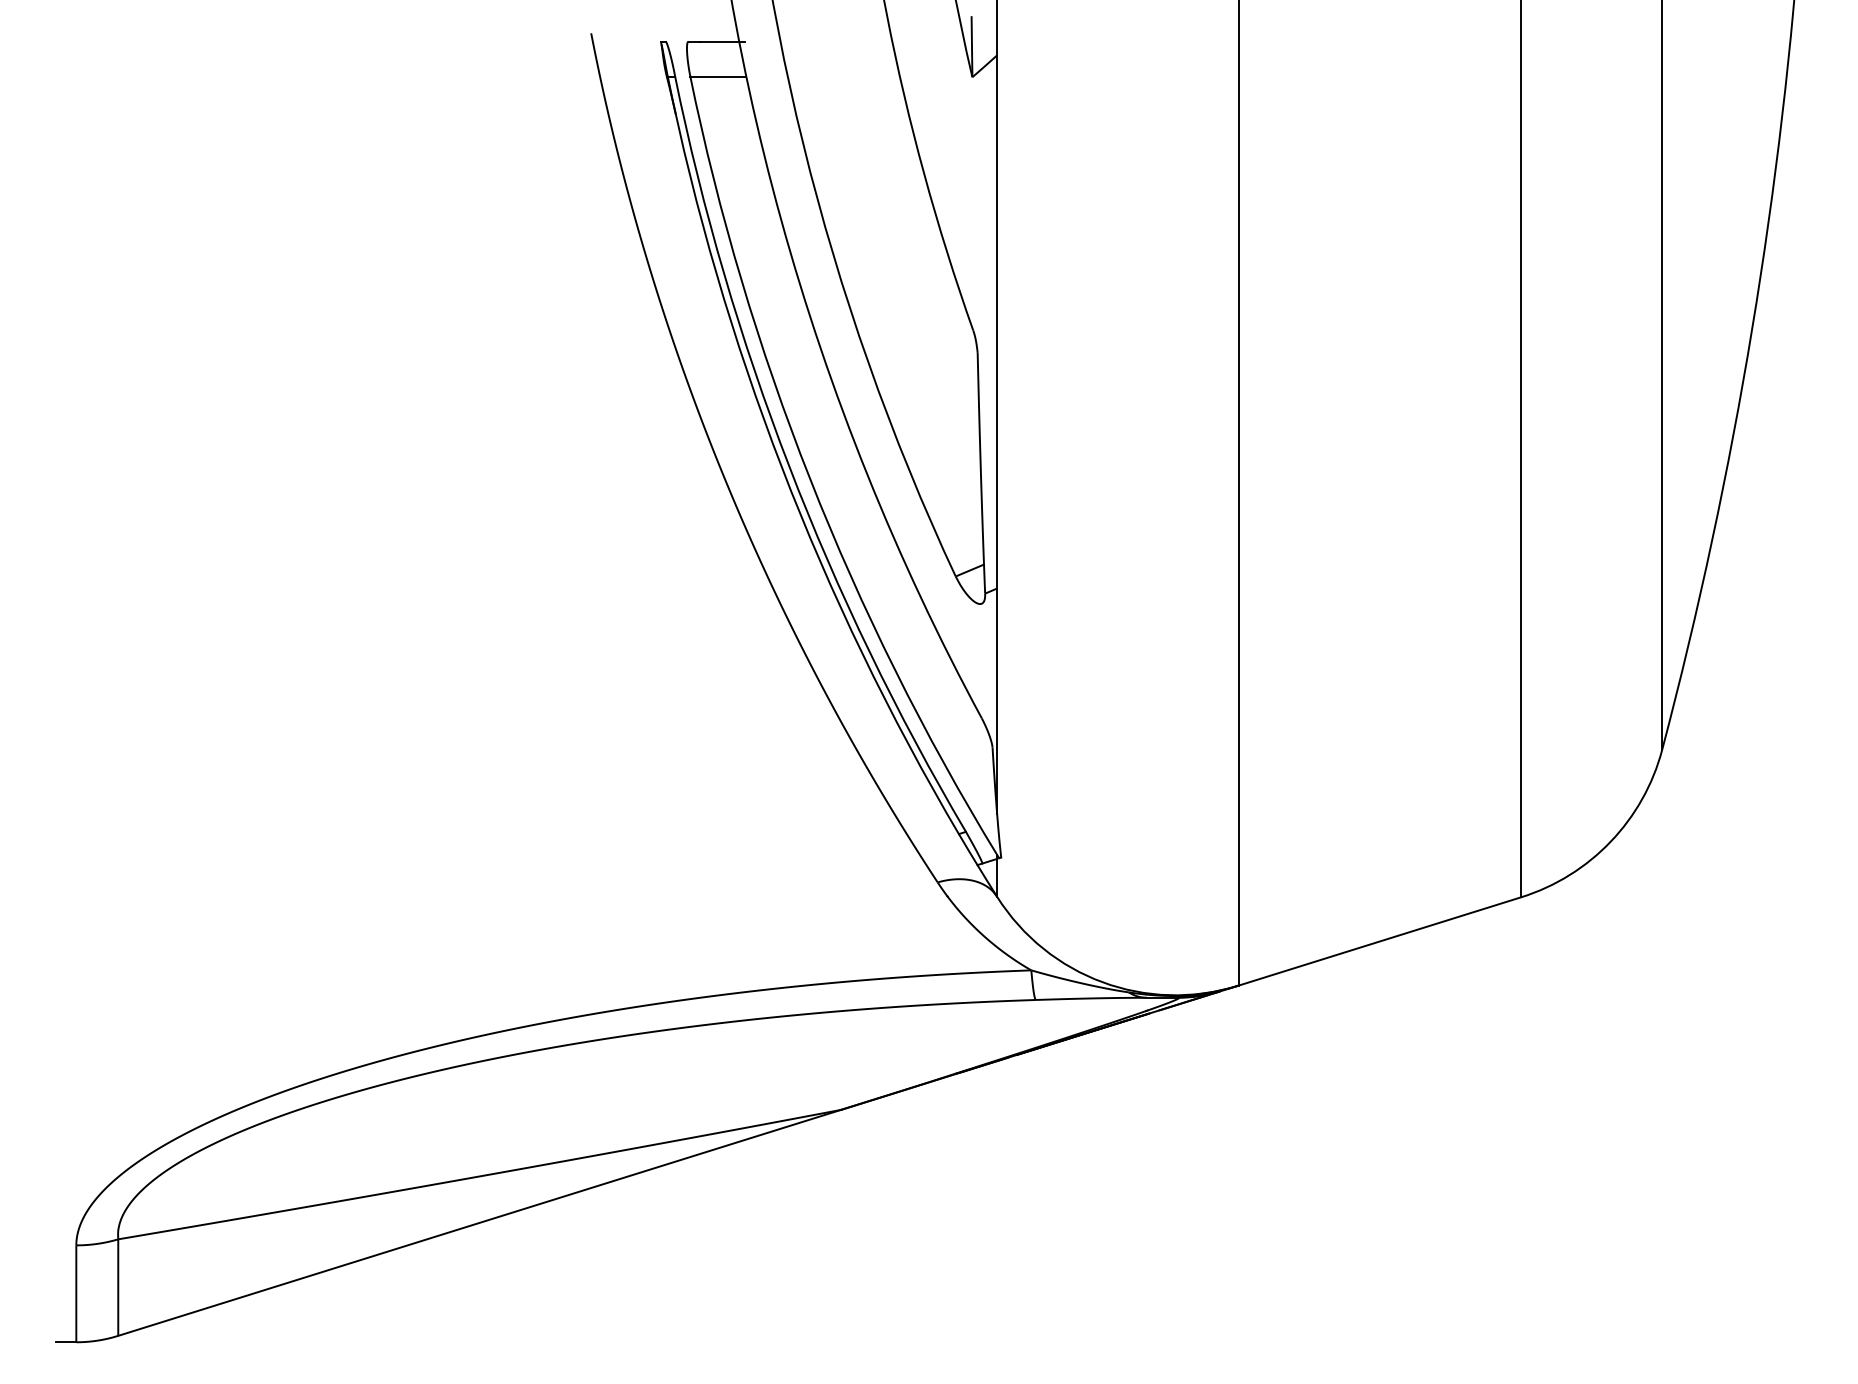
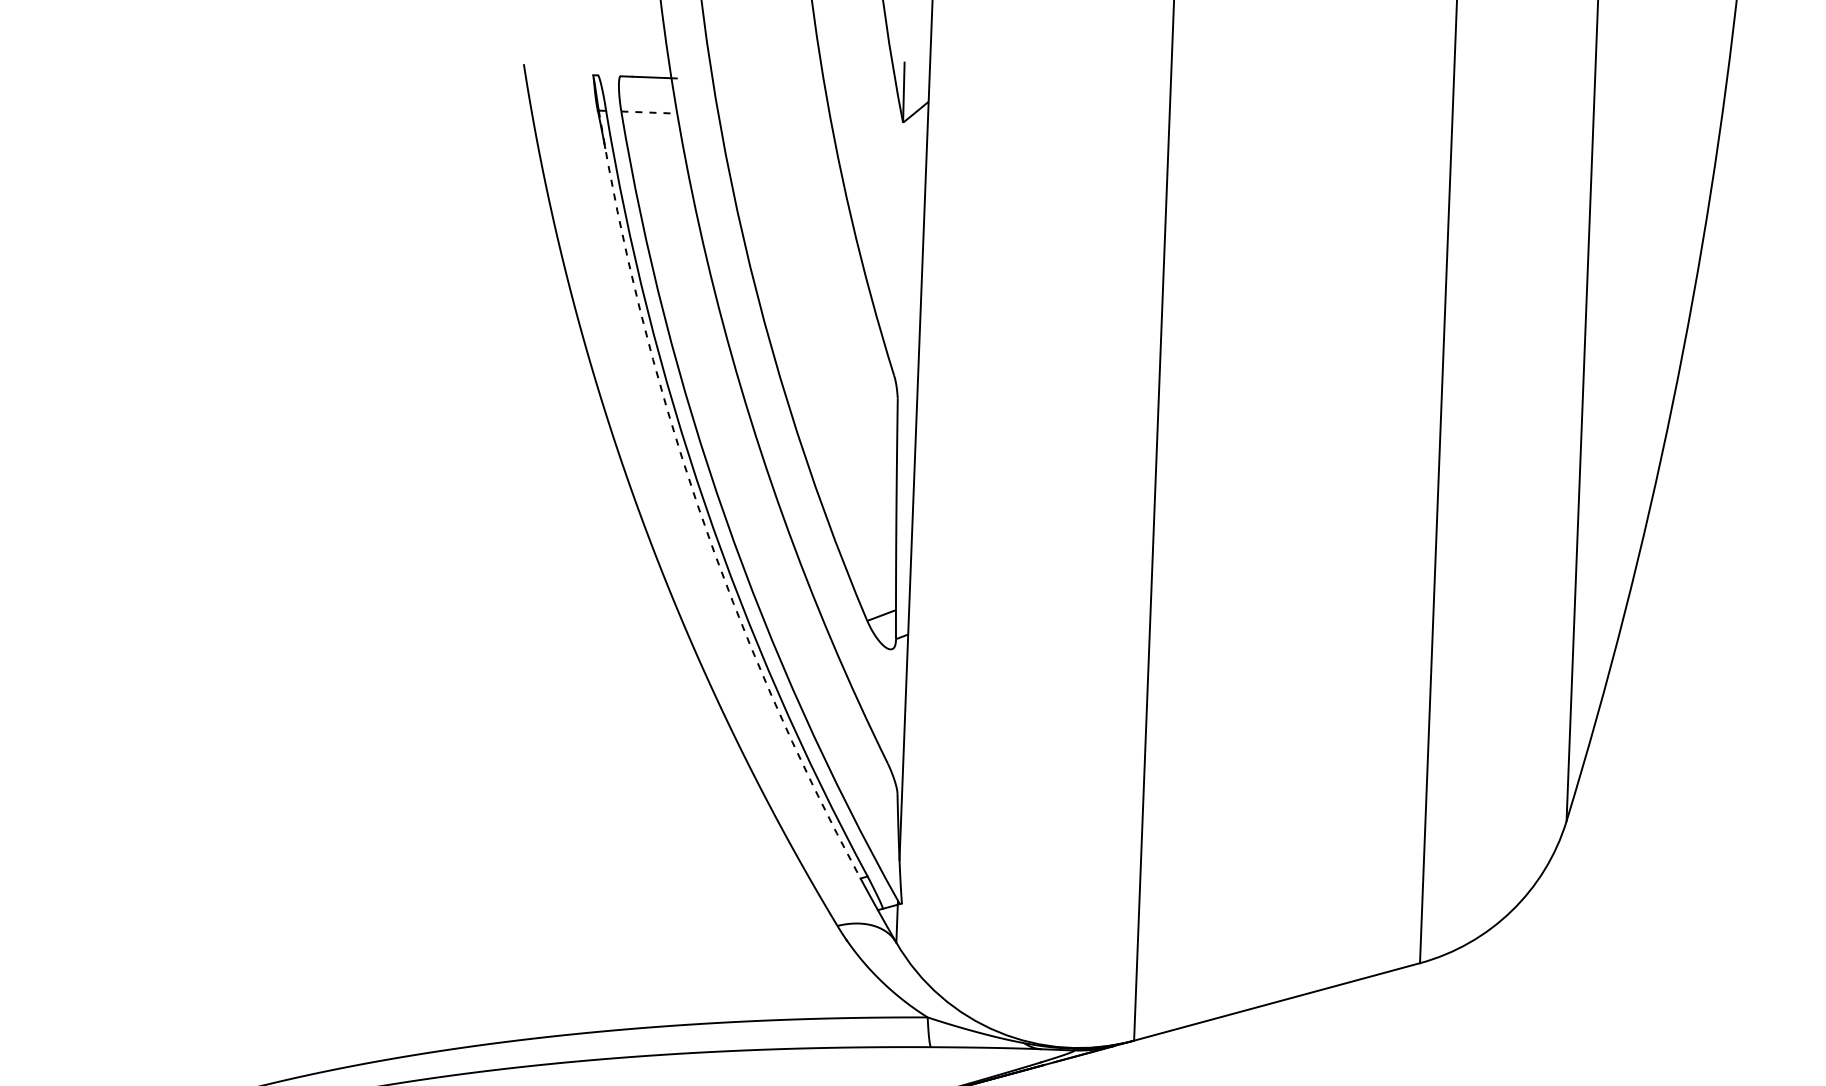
line: (718, 76) -> (649, 112), solid -> dashed
arc: (781, 467) -> (697, 505), solid -> dashed

